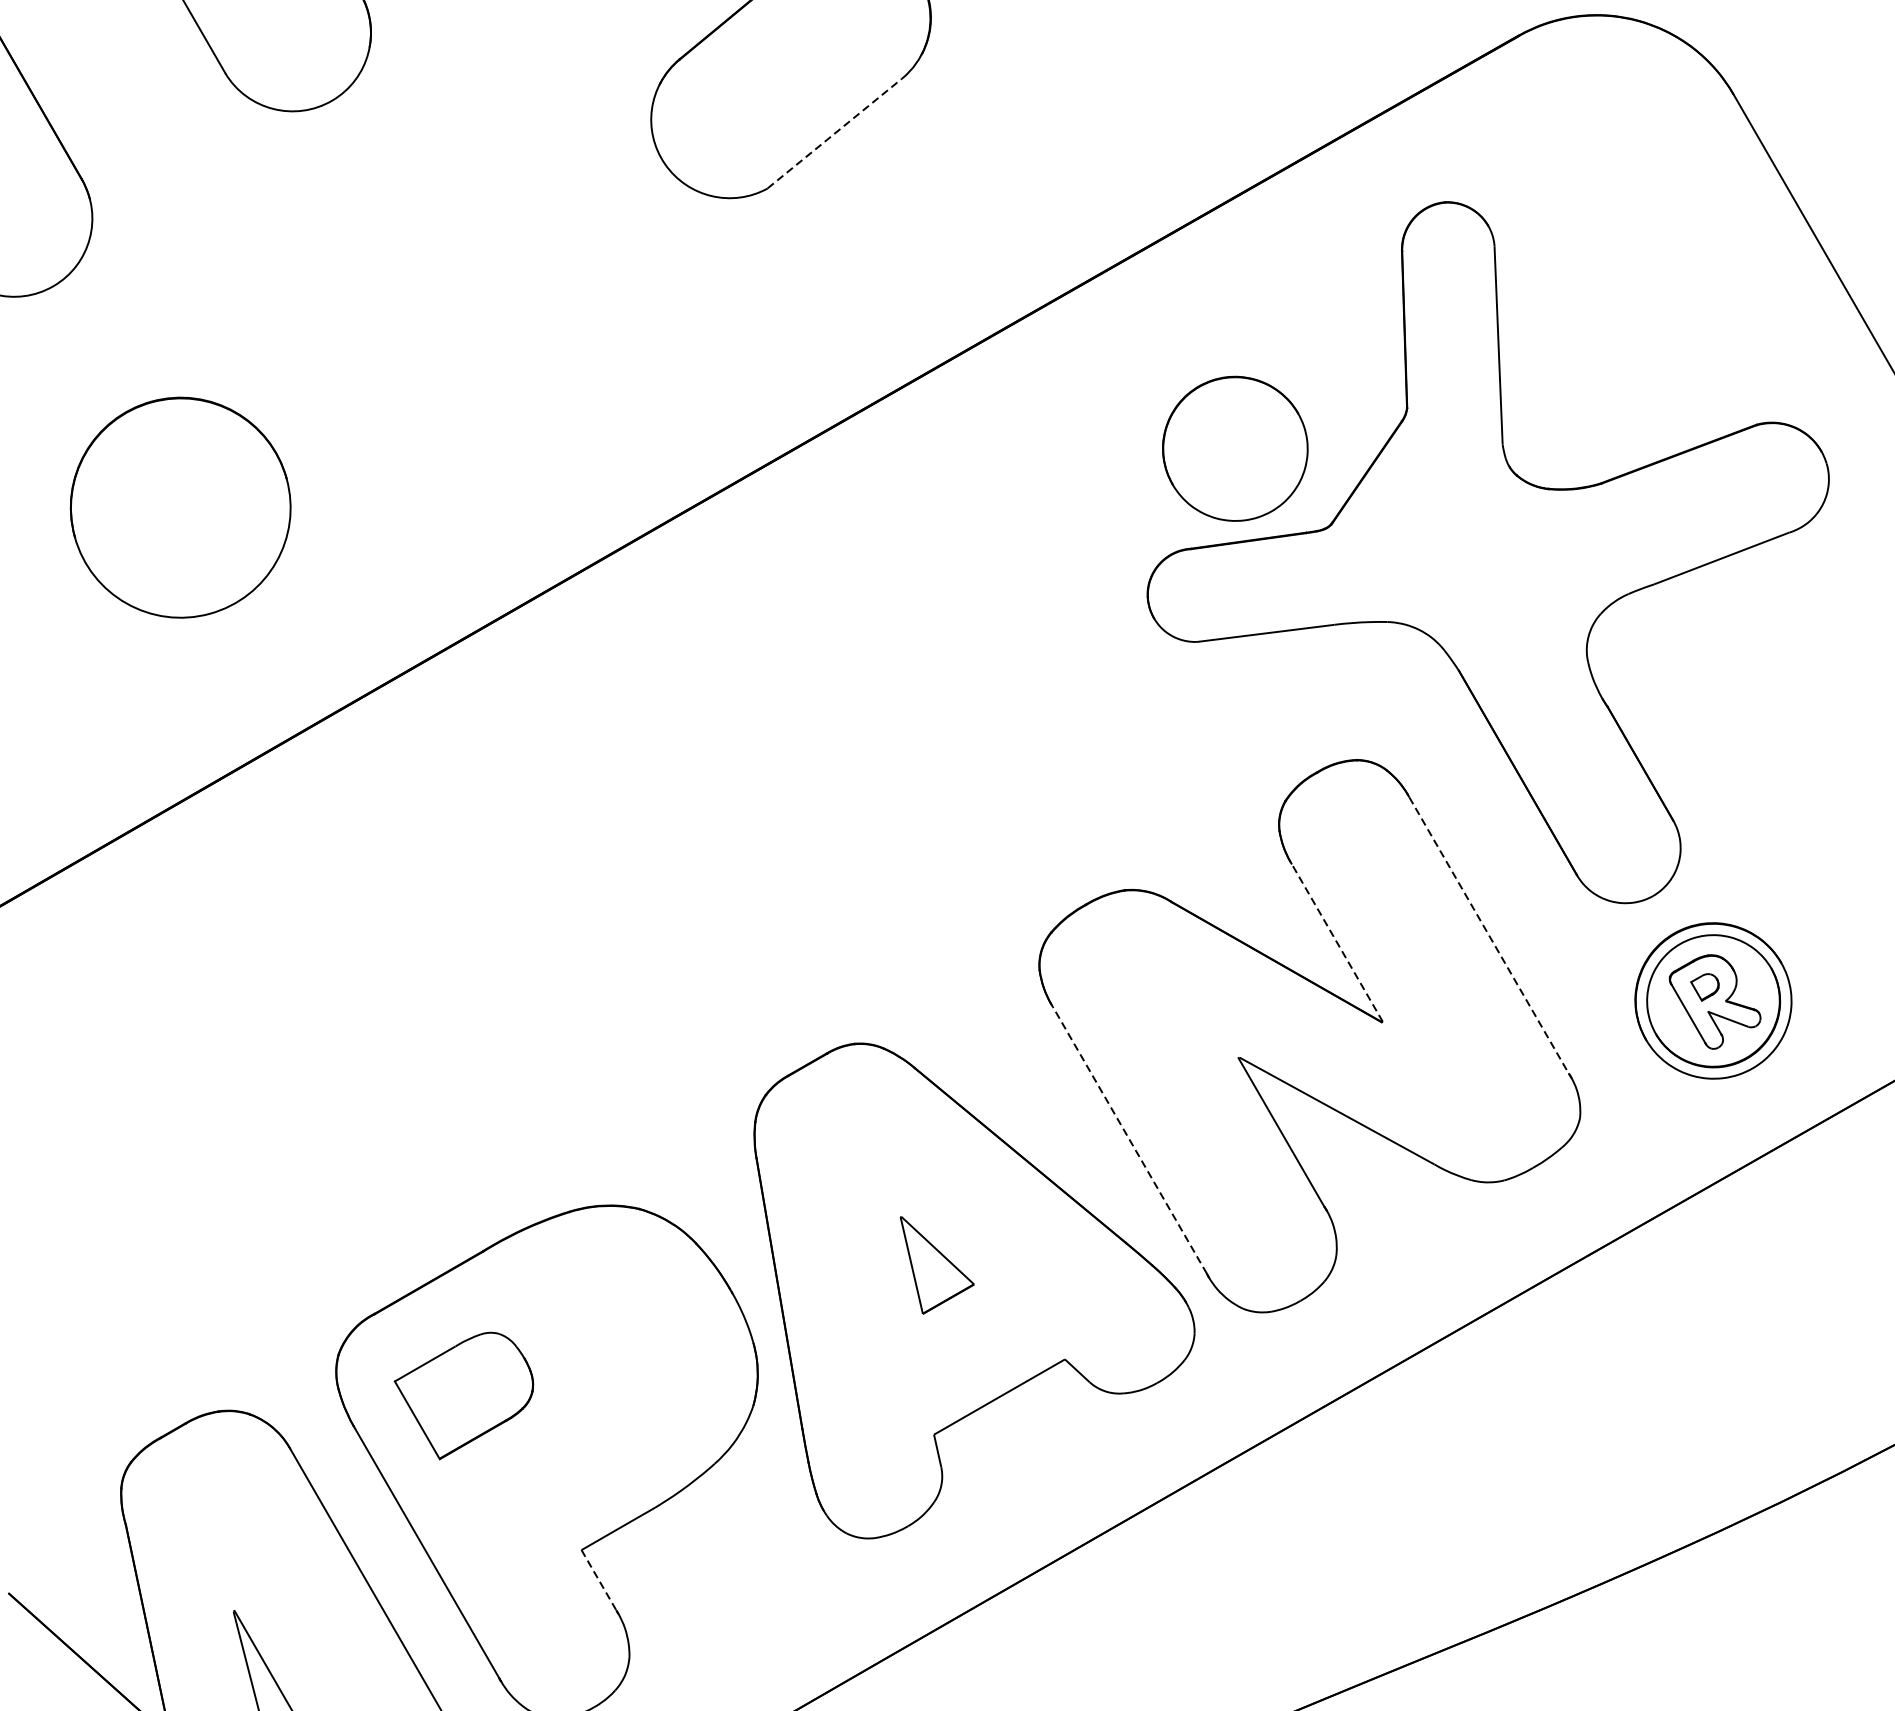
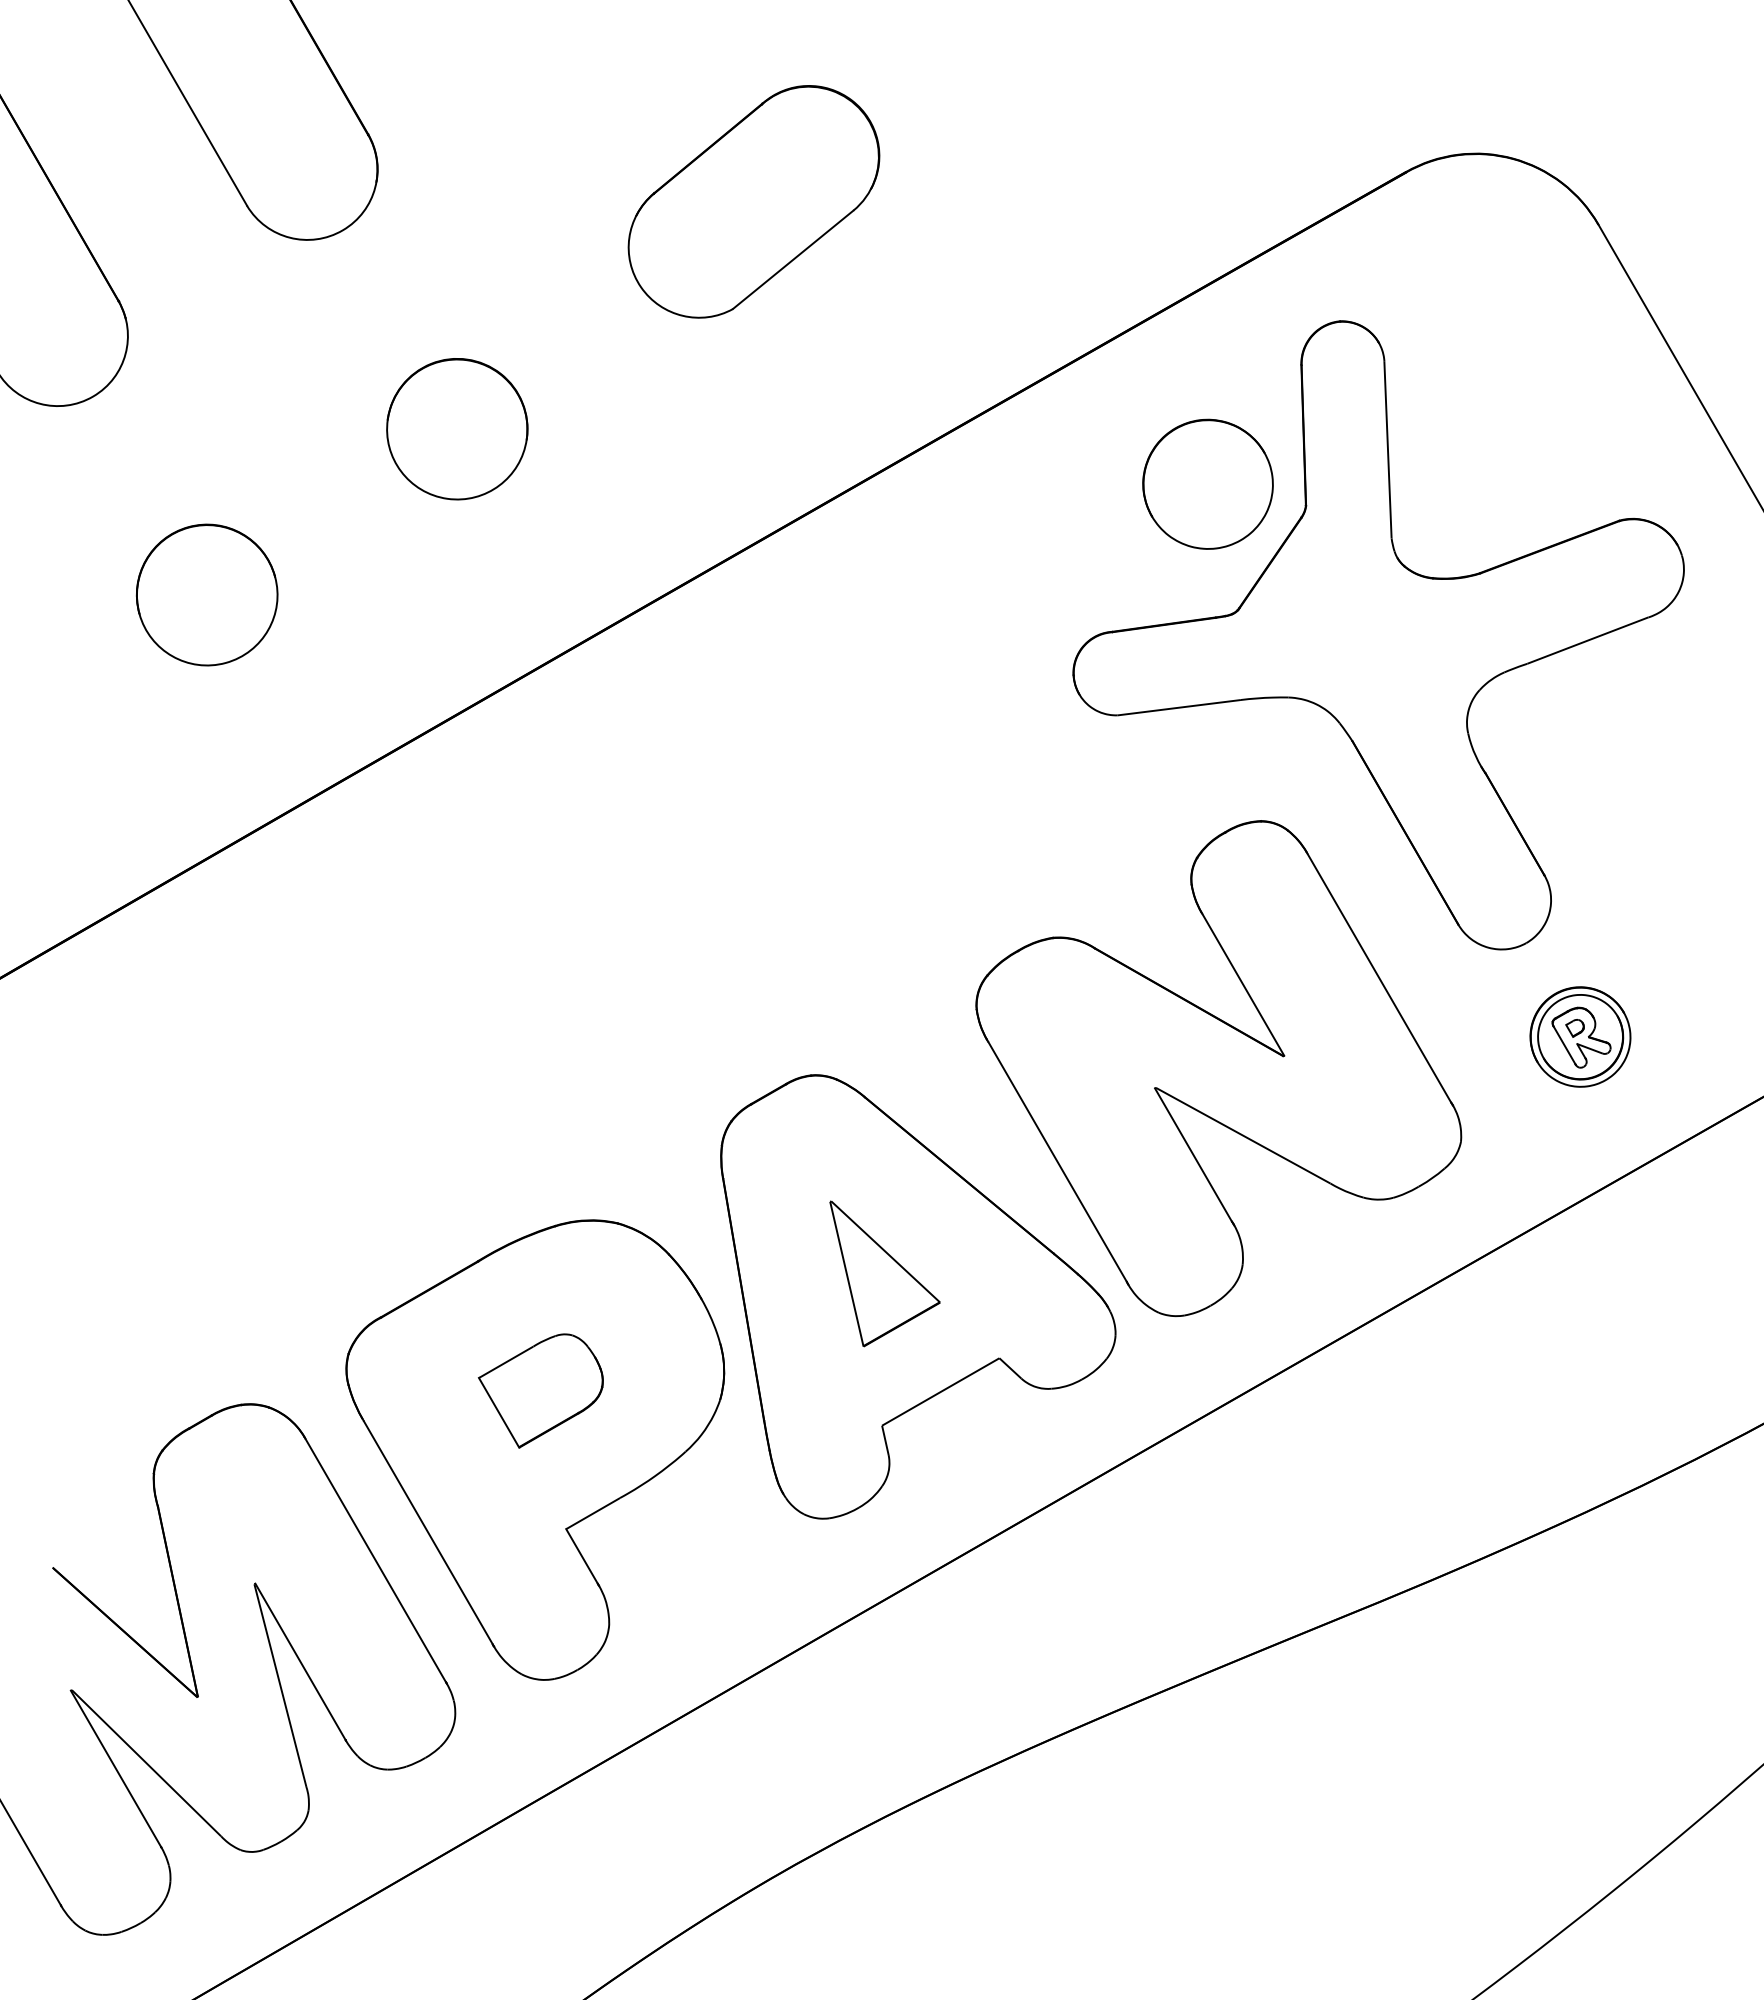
line: (835, 133) -> (793, 259), dashed -> solid
part: (460, 322) -> (457, 429), added
part: (1234, 447) -> (1207, 483), moved
part: (181, 507) -> (207, 594), size x0.71
line: (1489, 935) -> (1379, 978), dashed -> solid
line: (1337, 942) -> (1243, 984), dashed -> solid
part: (1713, 1000) -> (1580, 1036), size x0.71
line: (1129, 1139) -> (1057, 1161), dashed -> solid
part: (936, 1264) -> (884, 1273), size x1.67
part: (463, 1395) -> (540, 1390), moved
line: (599, 1580) -> (582, 1556), dashed -> solid

